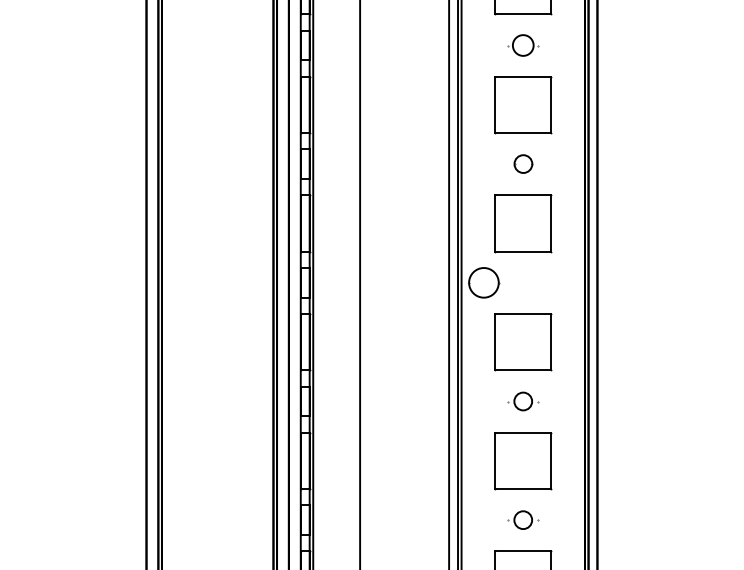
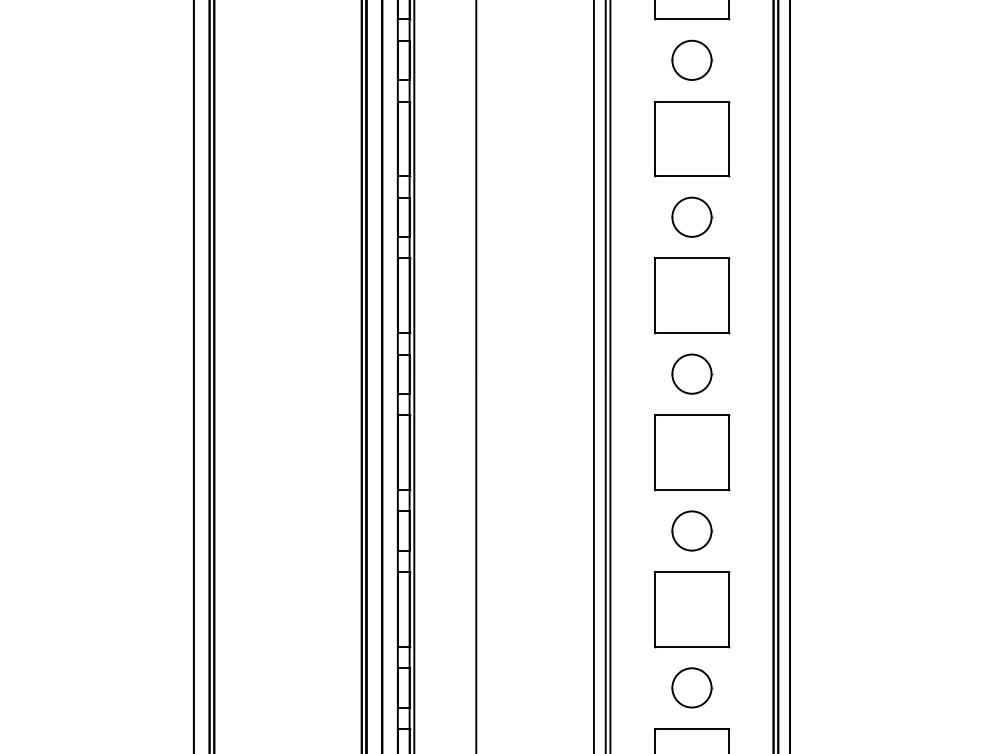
circle: (522, 45) -> (691, 60), size x1.43
part: (523, 163) -> (692, 216), size x1.67
part: (484, 282) -> (692, 373), moved
circle: (522, 401) -> (691, 530), size x1.67
circle: (522, 519) -> (691, 687), size x1.67

